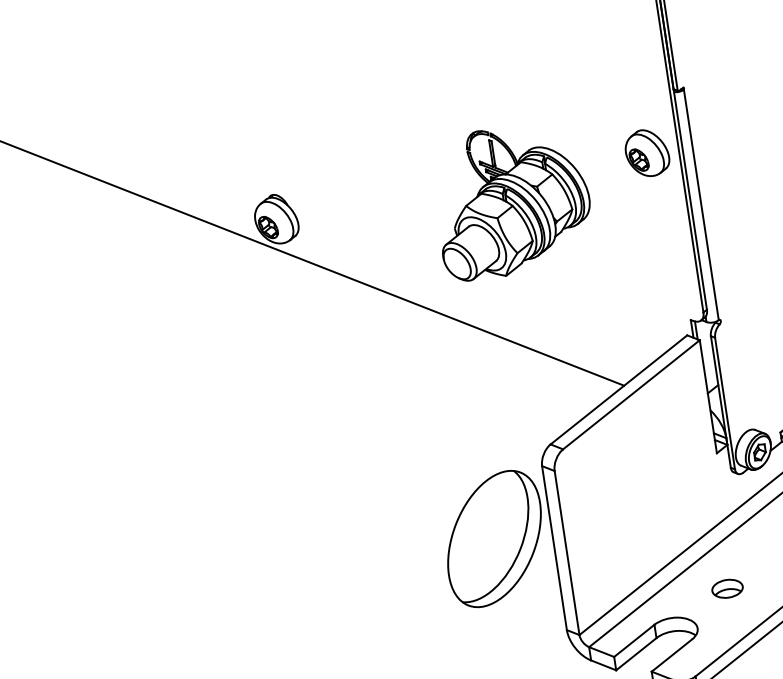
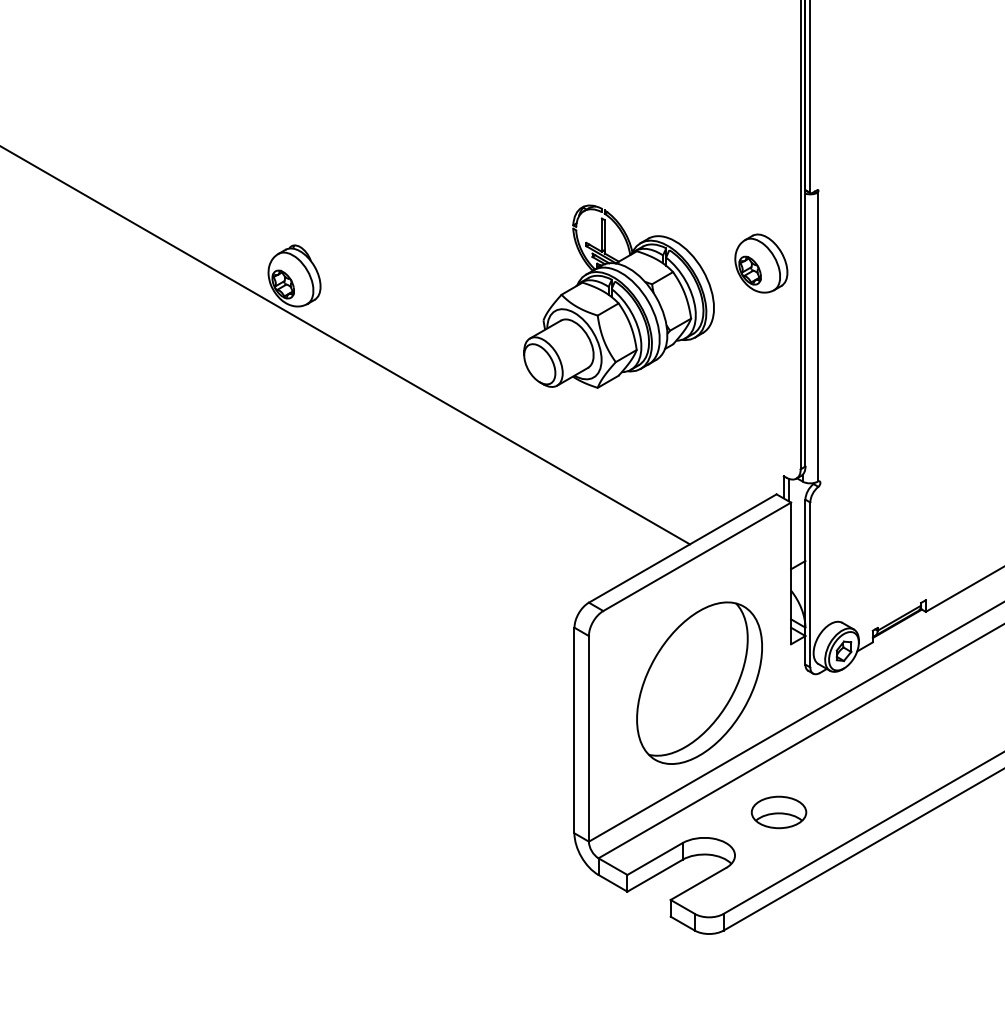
part: (511, 200) -> (618, 296), moved
part: (494, 538) -> (699, 682), moved
part: (727, 588) -> (778, 812), size x1.43

